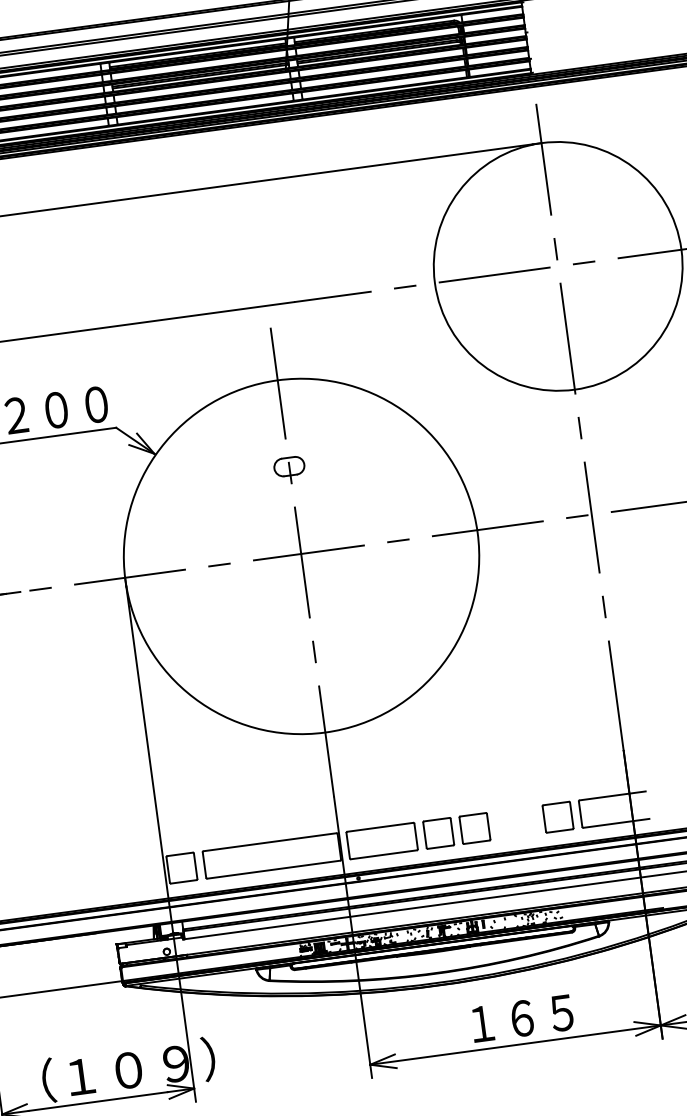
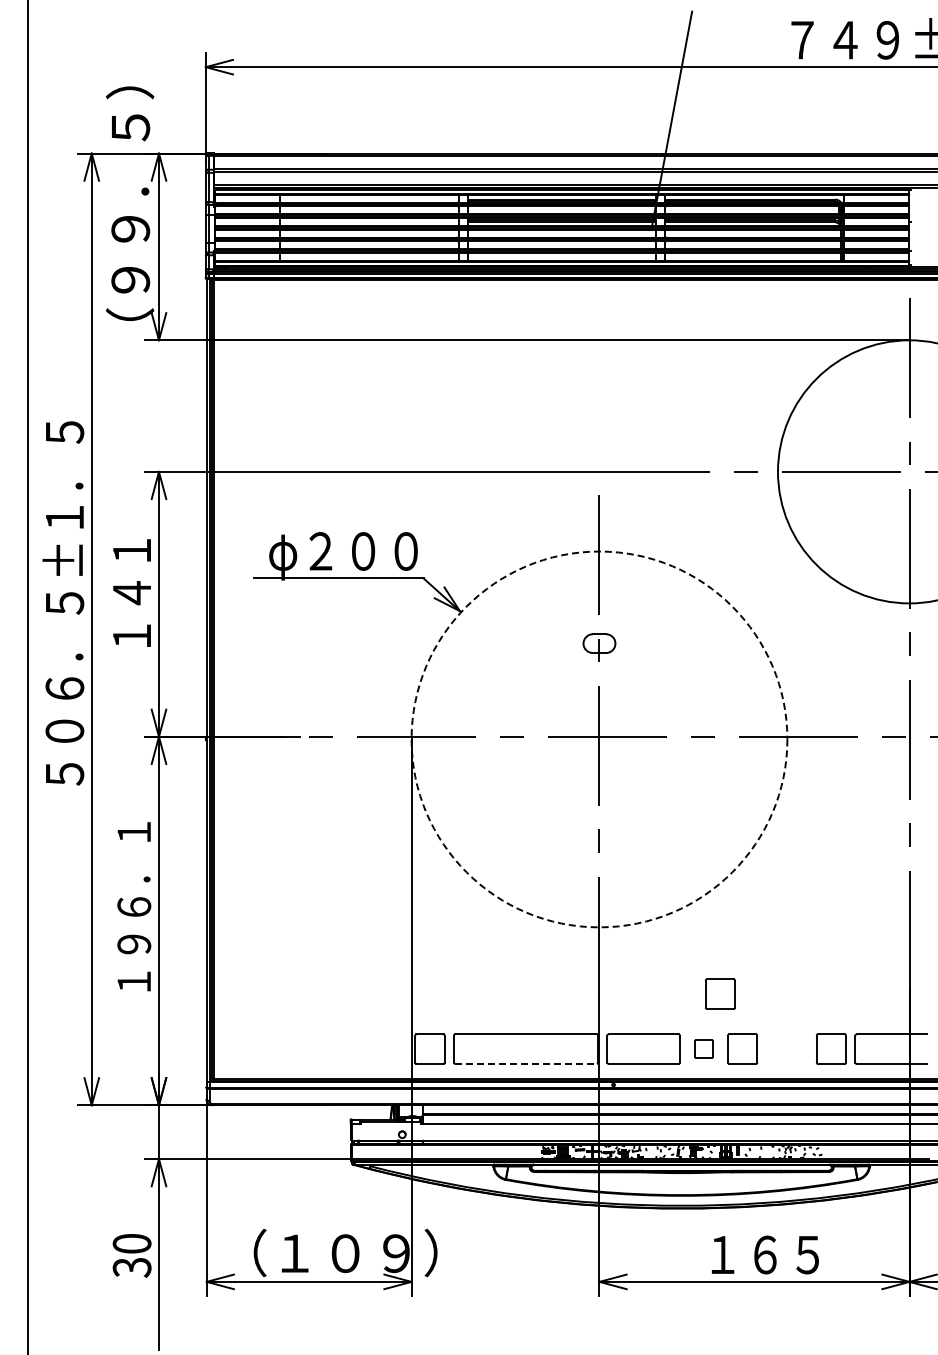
circle: (301, 556) -> (599, 739), solid -> dashed
part: (447, 779) -> (720, 993), added
part: (438, 832) -> (703, 1048), size x0.6
line: (274, 869) -> (526, 1063), solid -> dashed

